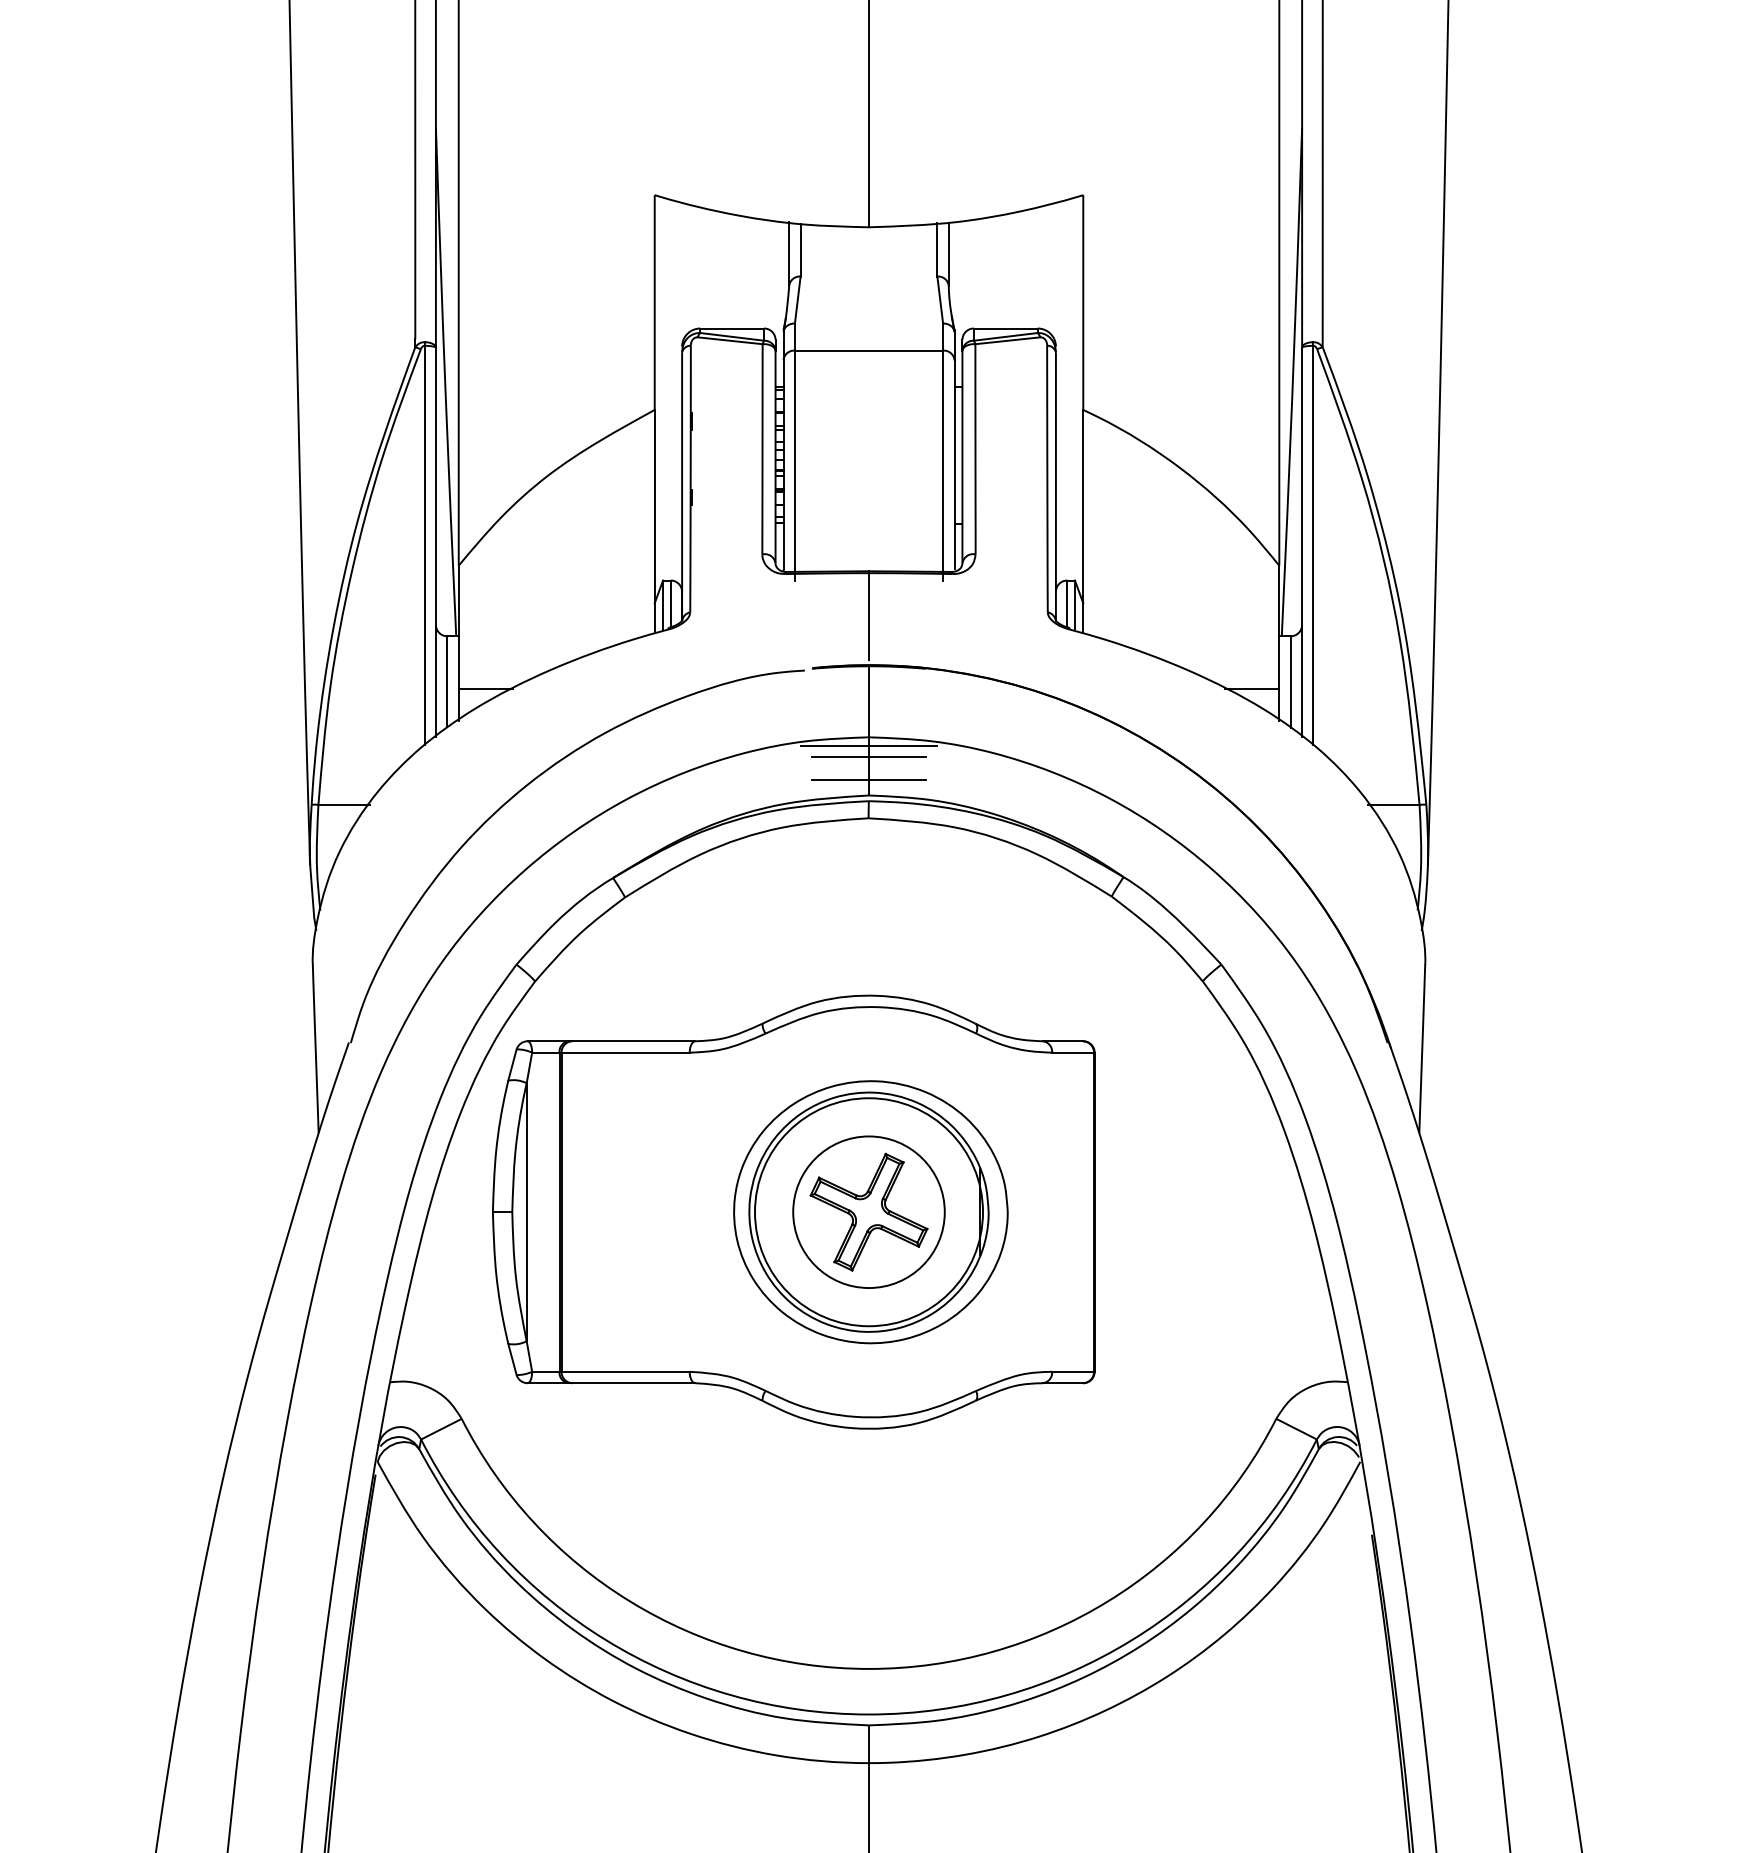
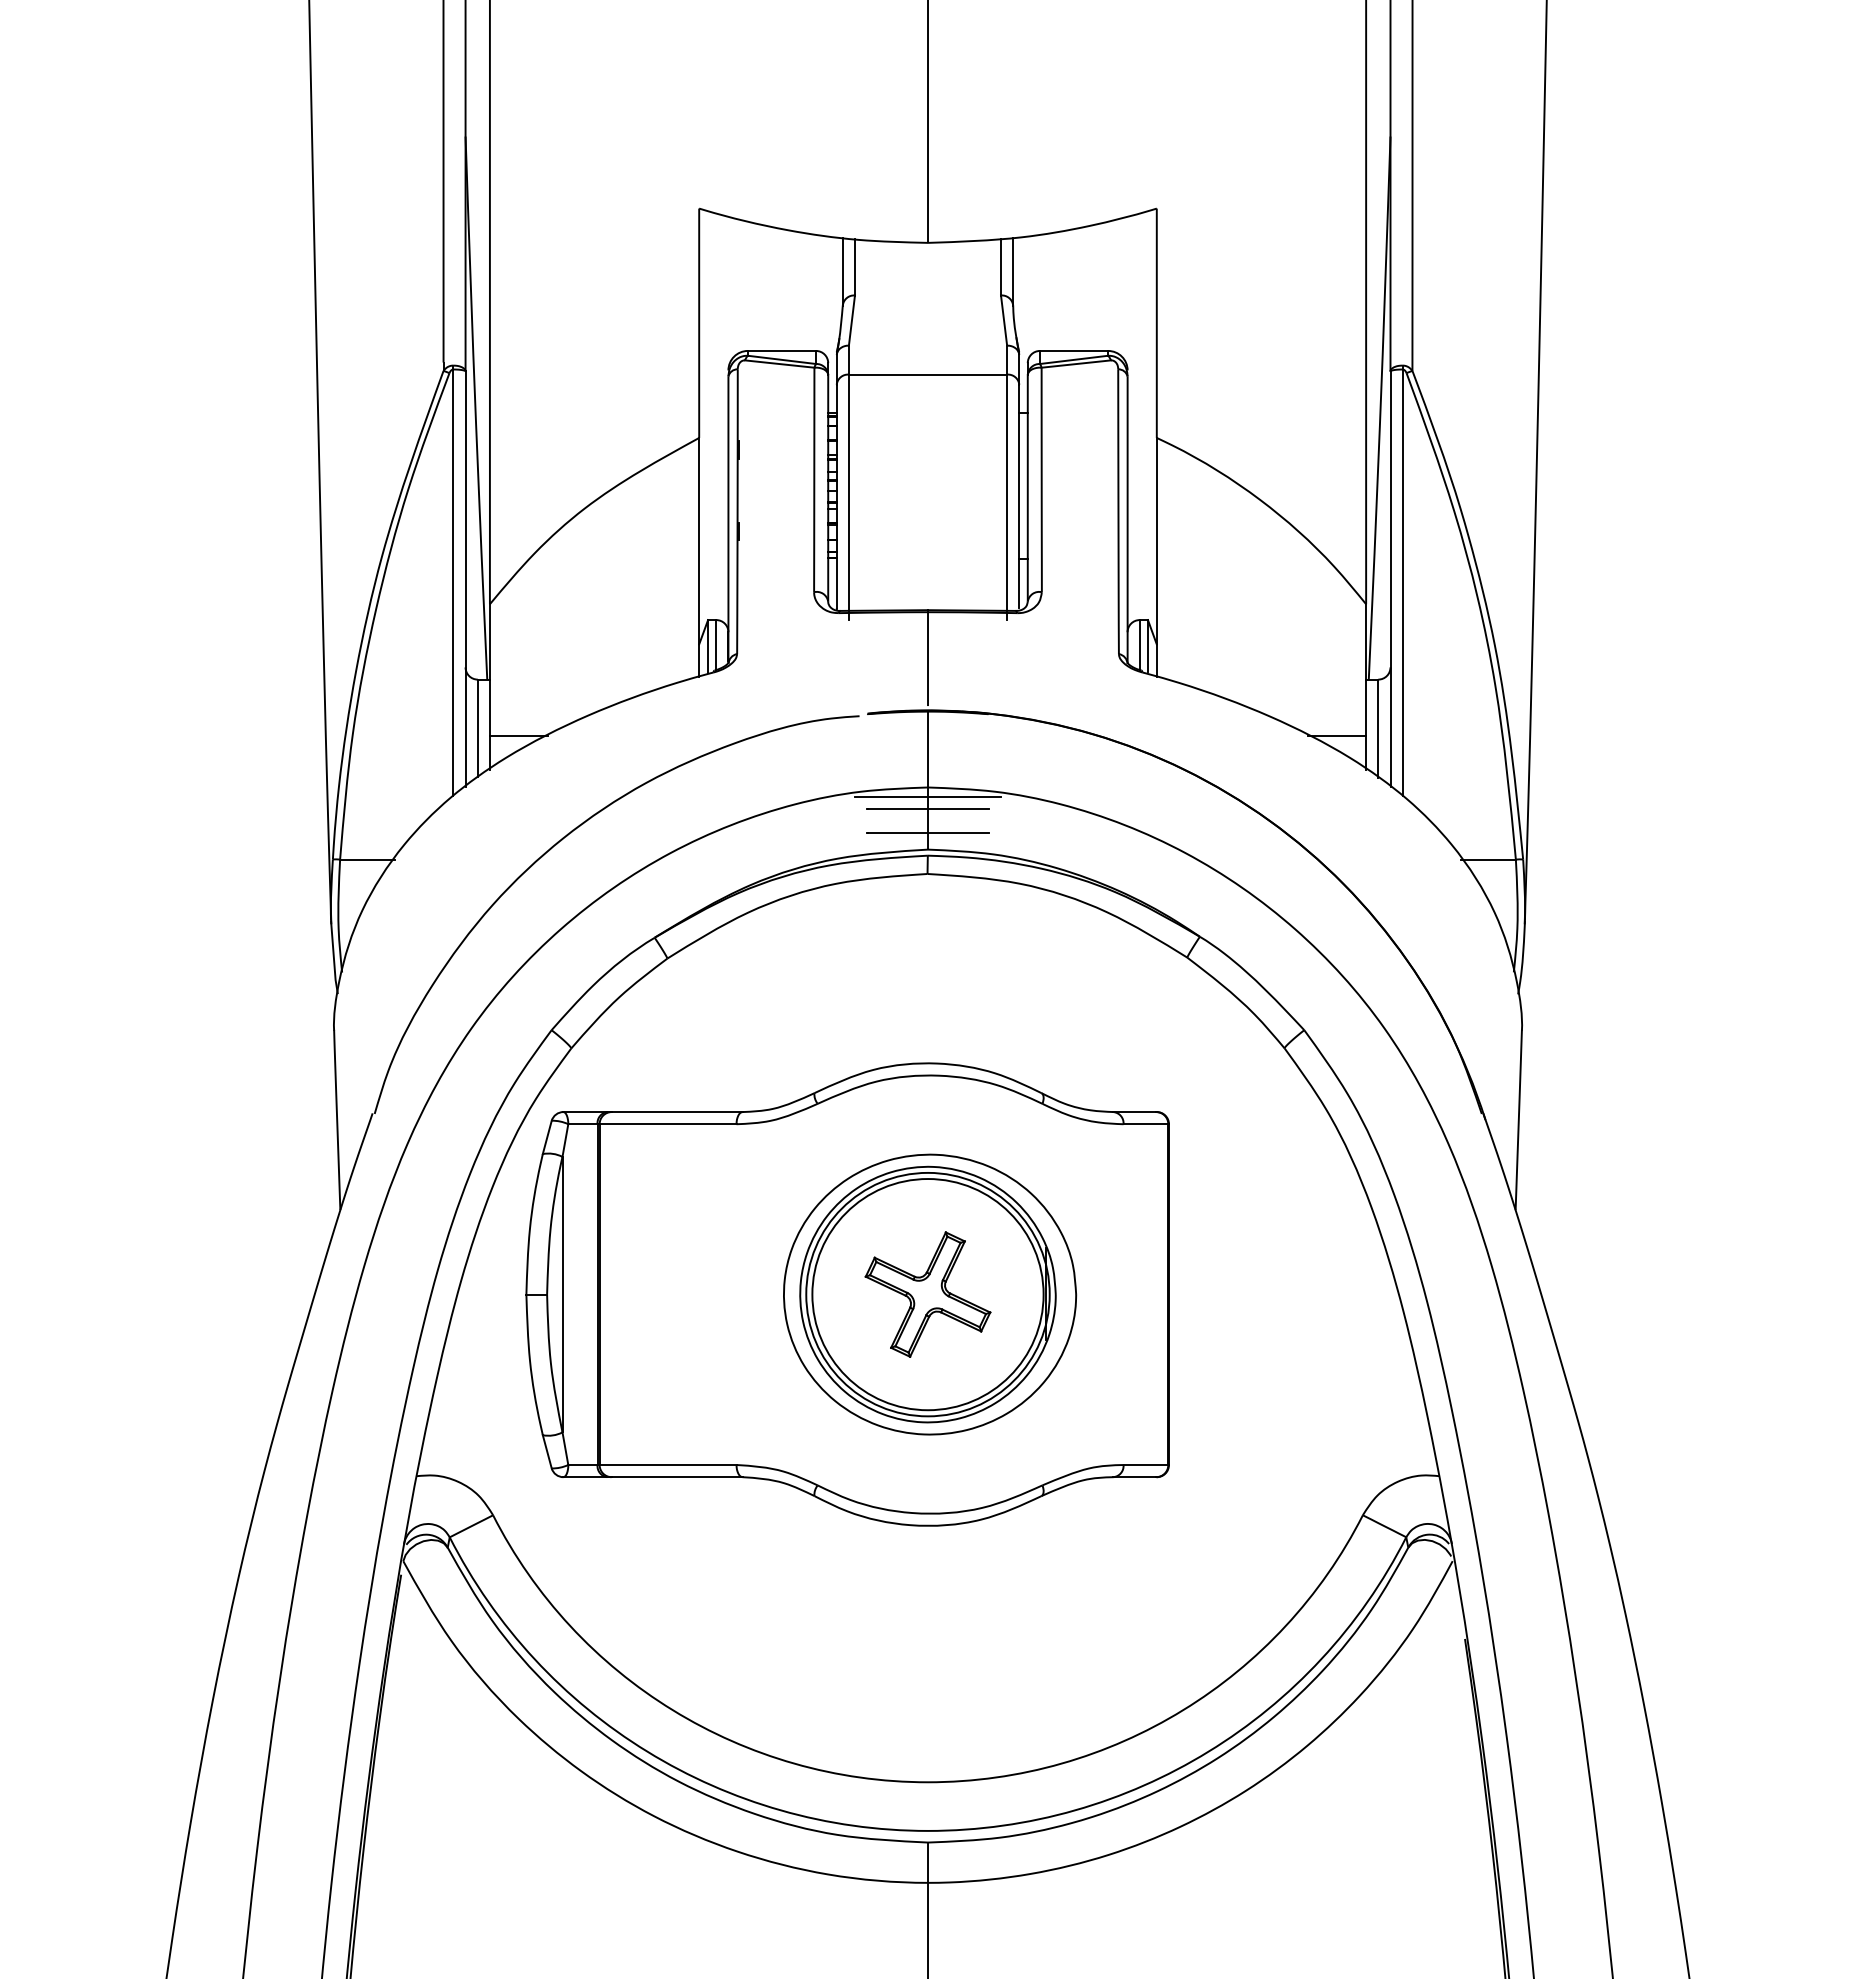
circle: (868, 1212) -> (927, 1294), size x1.43

